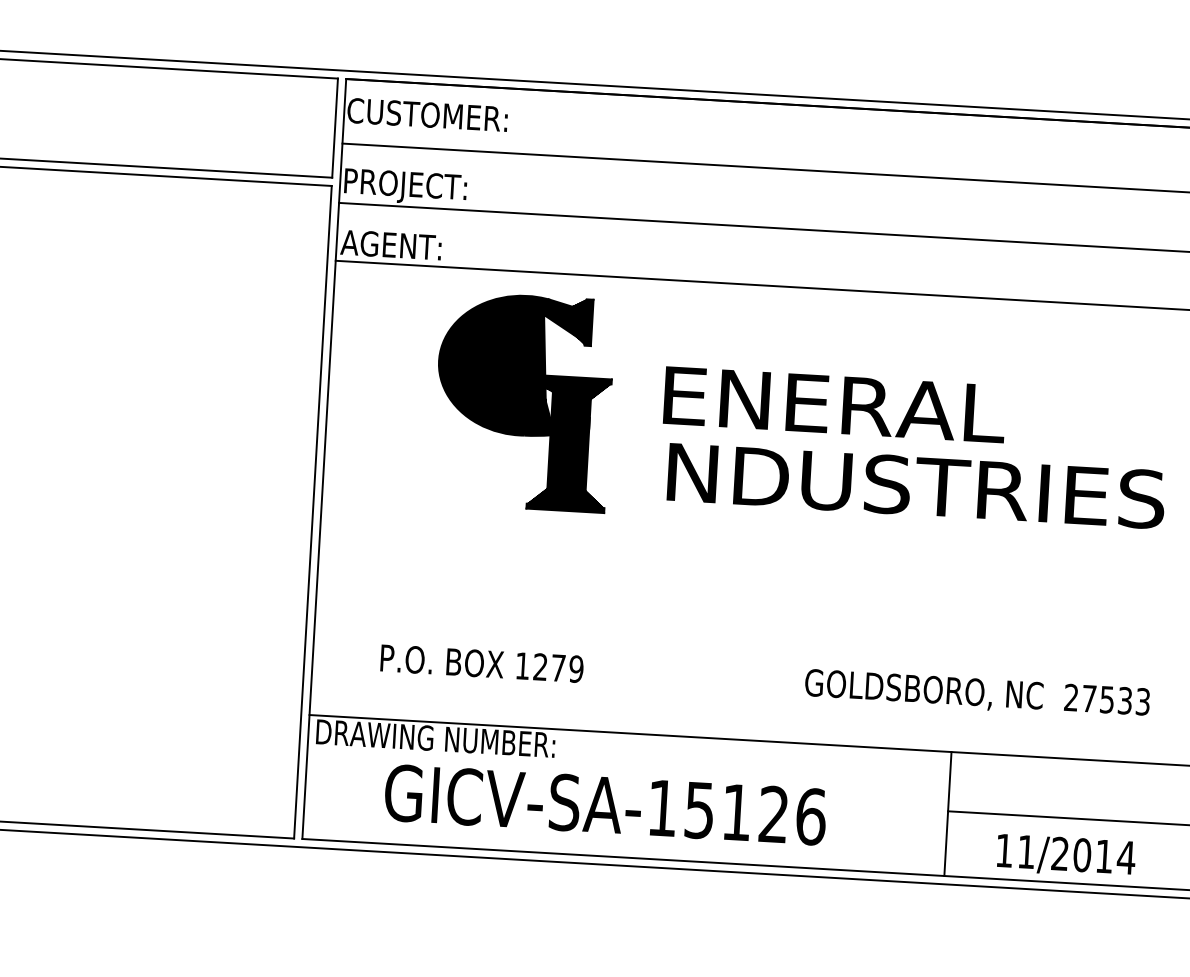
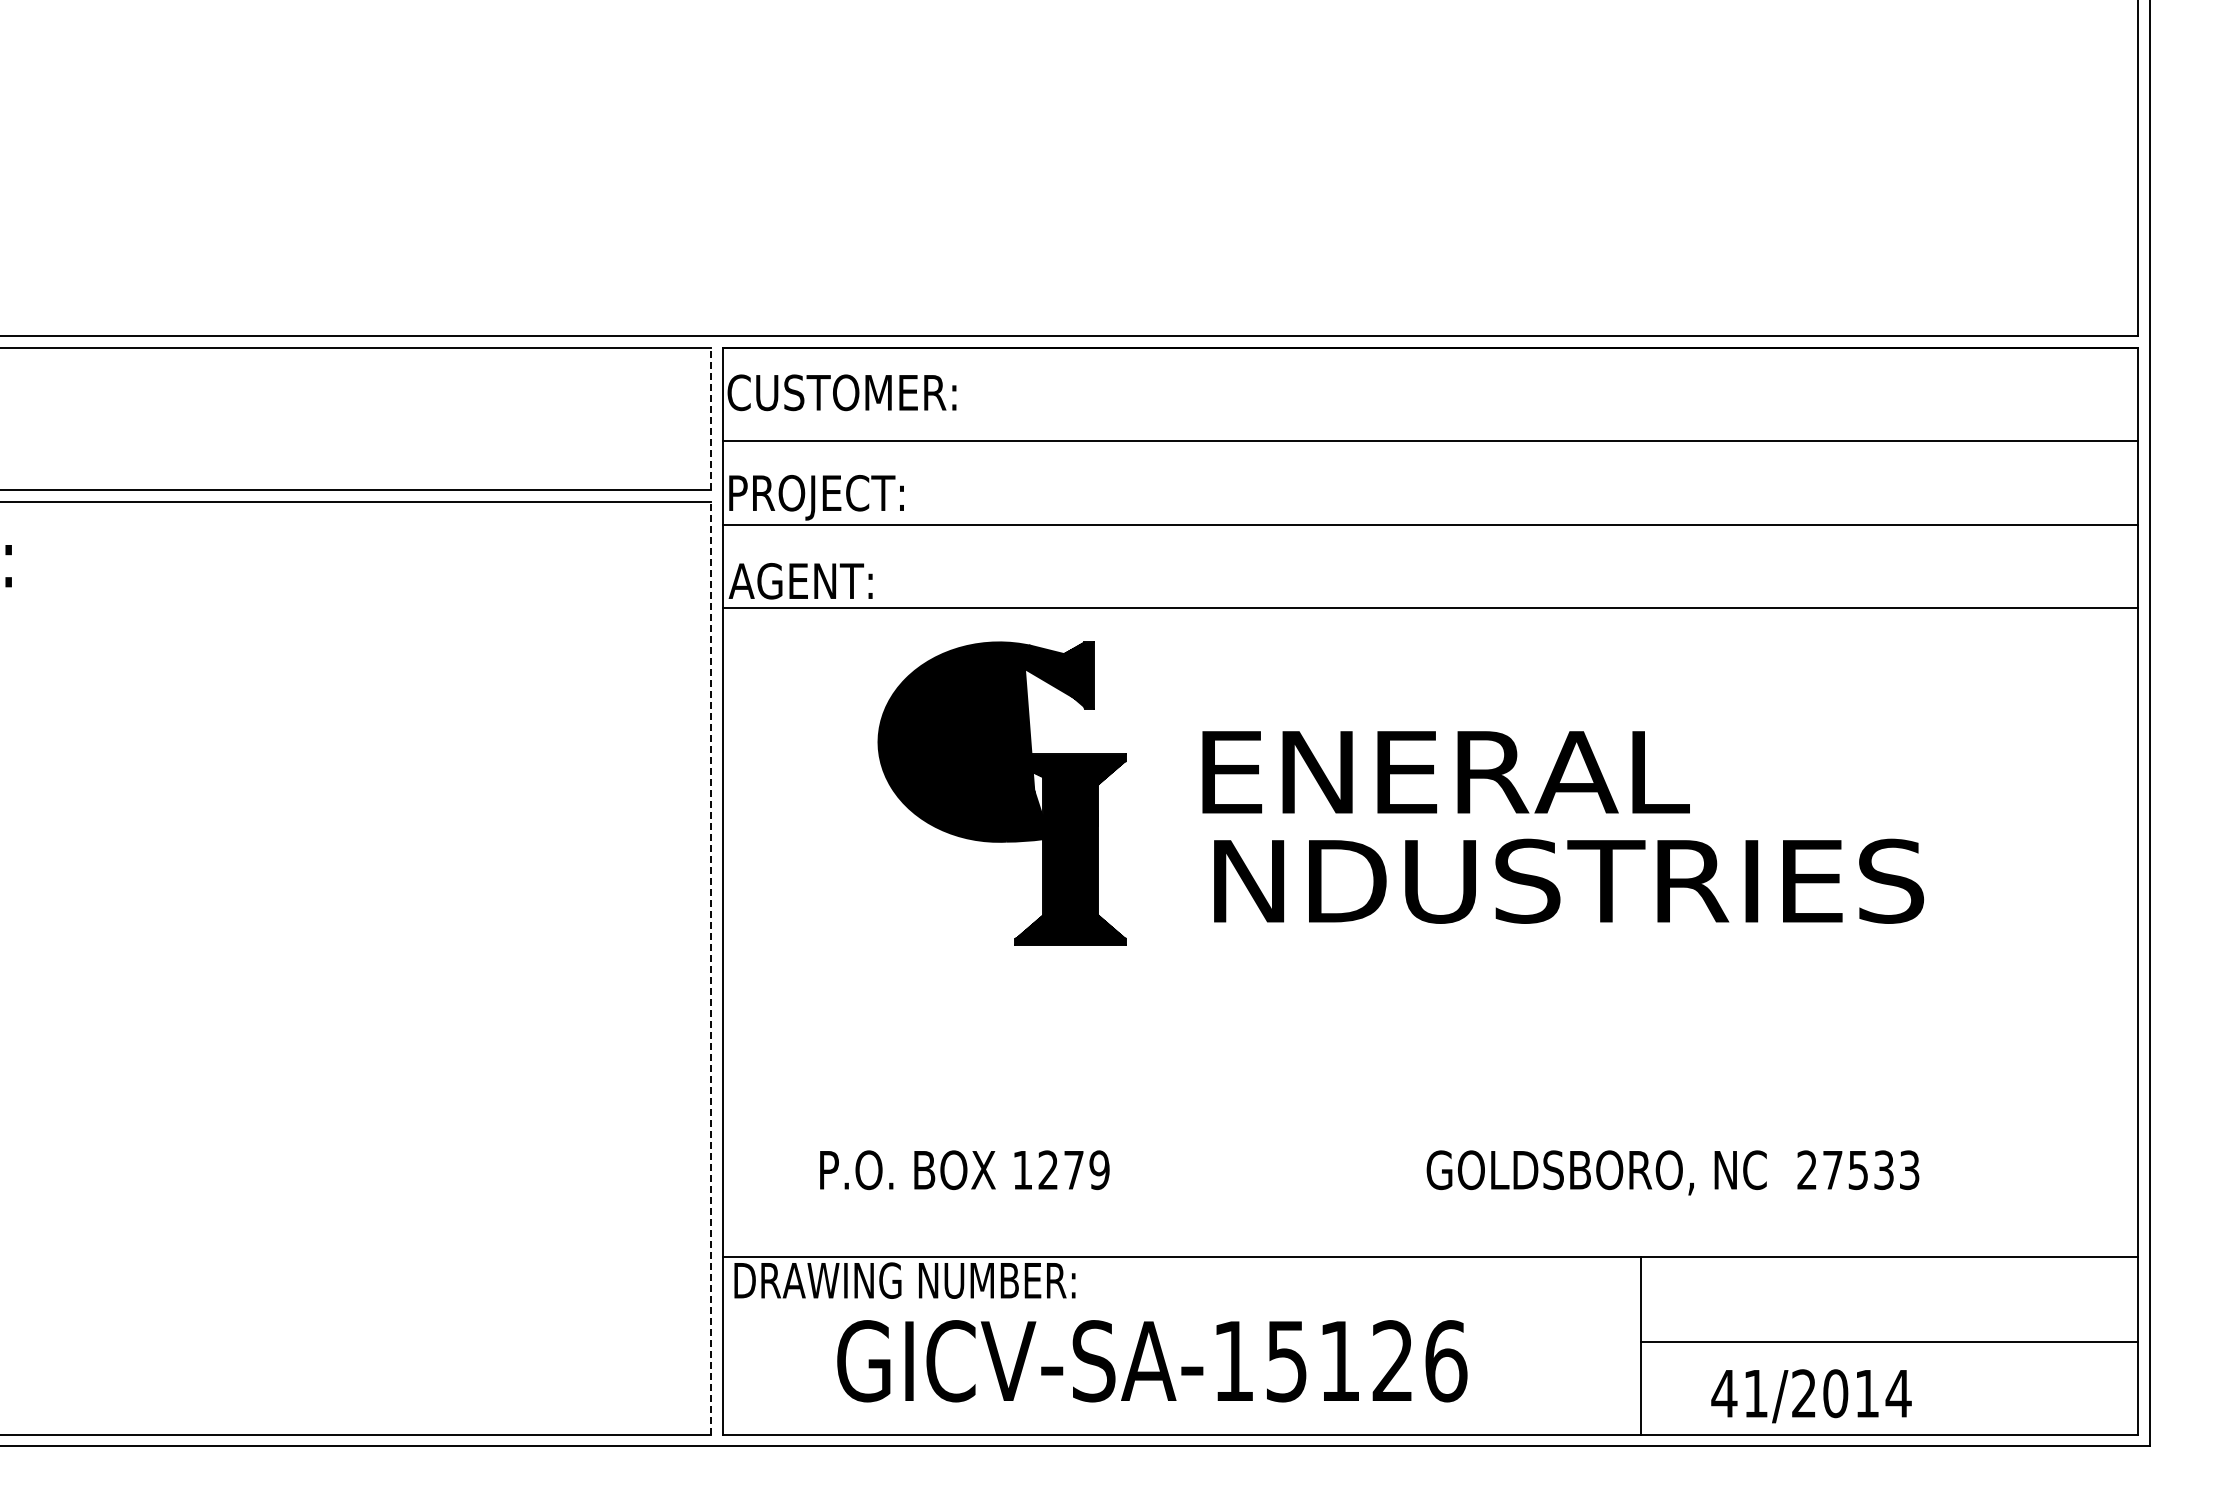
line: (335, 128) -> (711, 419), solid -> dashed
line: (313, 511) -> (711, 967), solid -> dashed
text: (1004, 850) -> (1724, 1393), 11/2014 -> 41/2014

